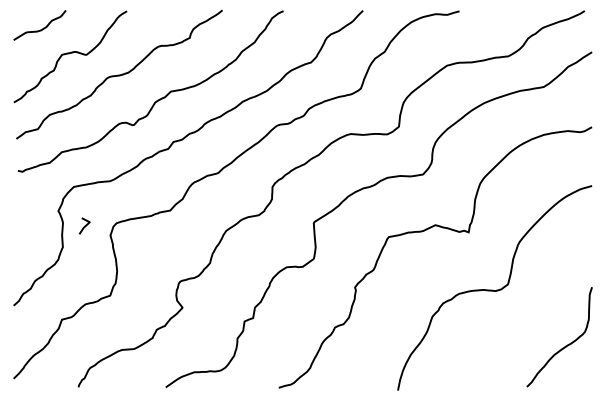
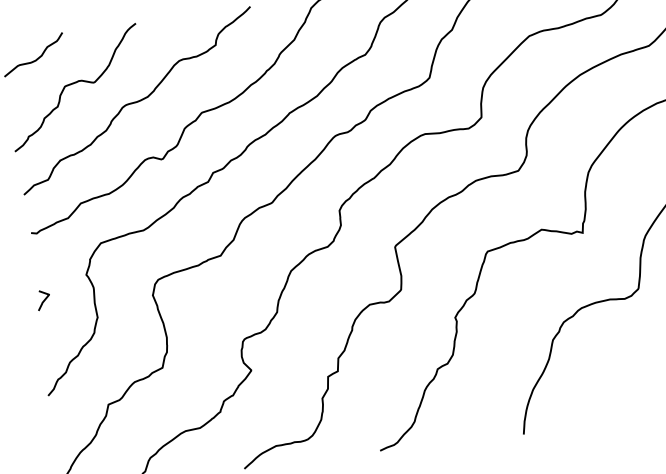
curve: (84, 225) -> (43, 299), moved

